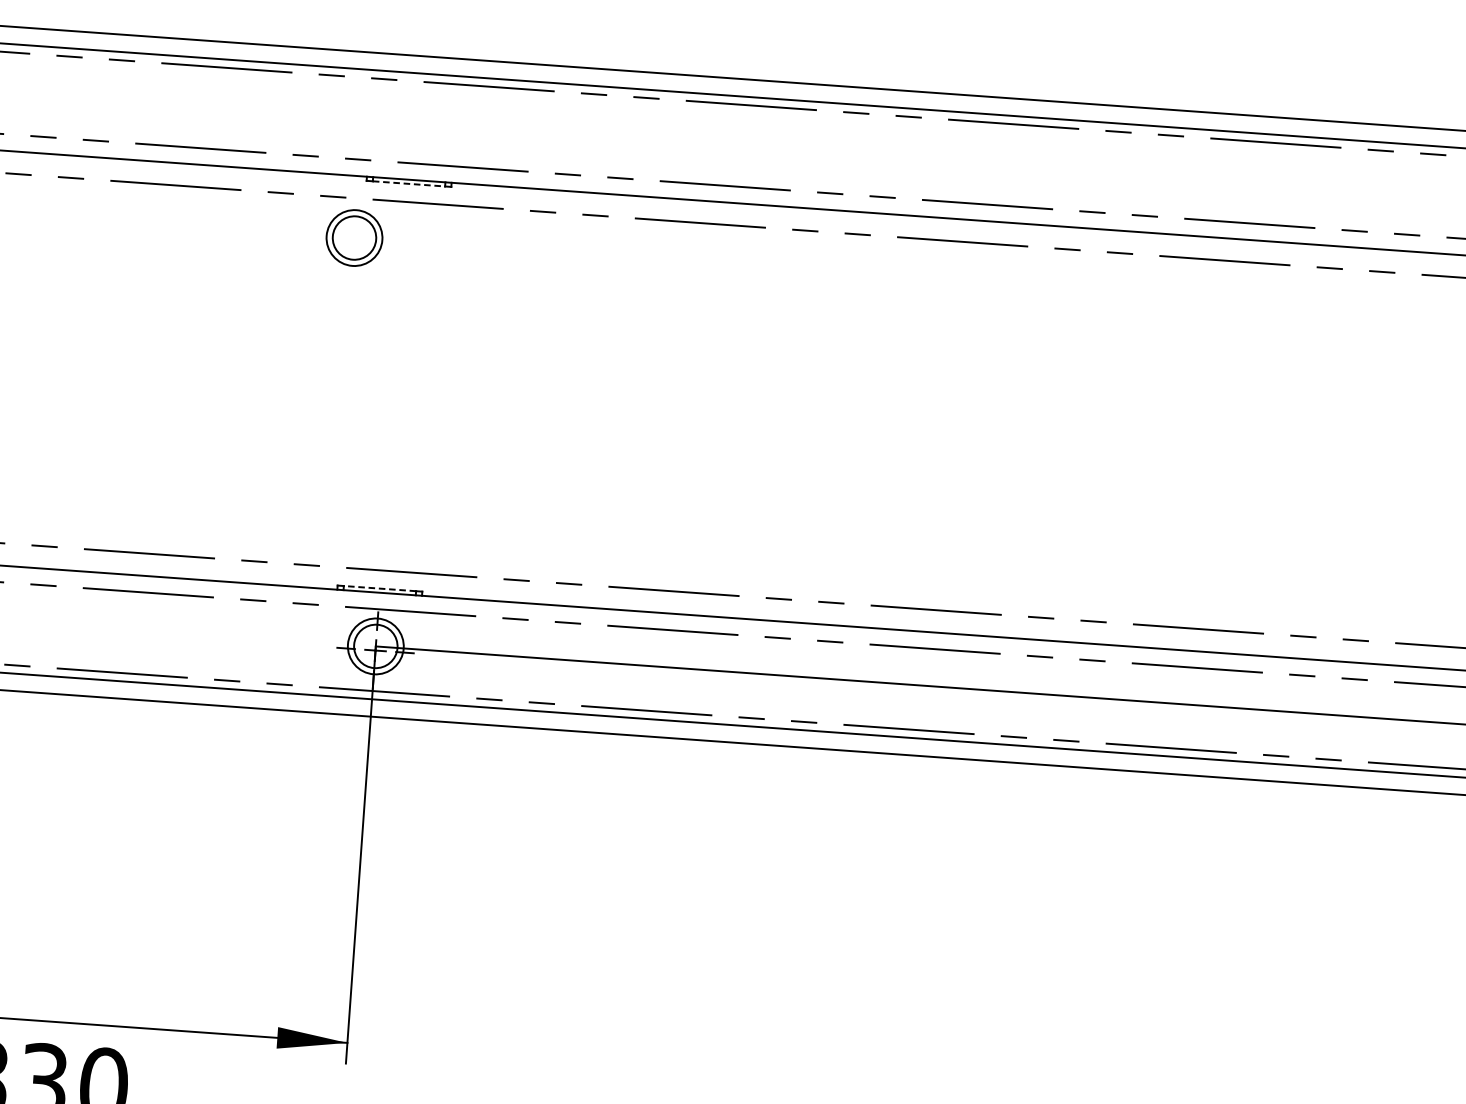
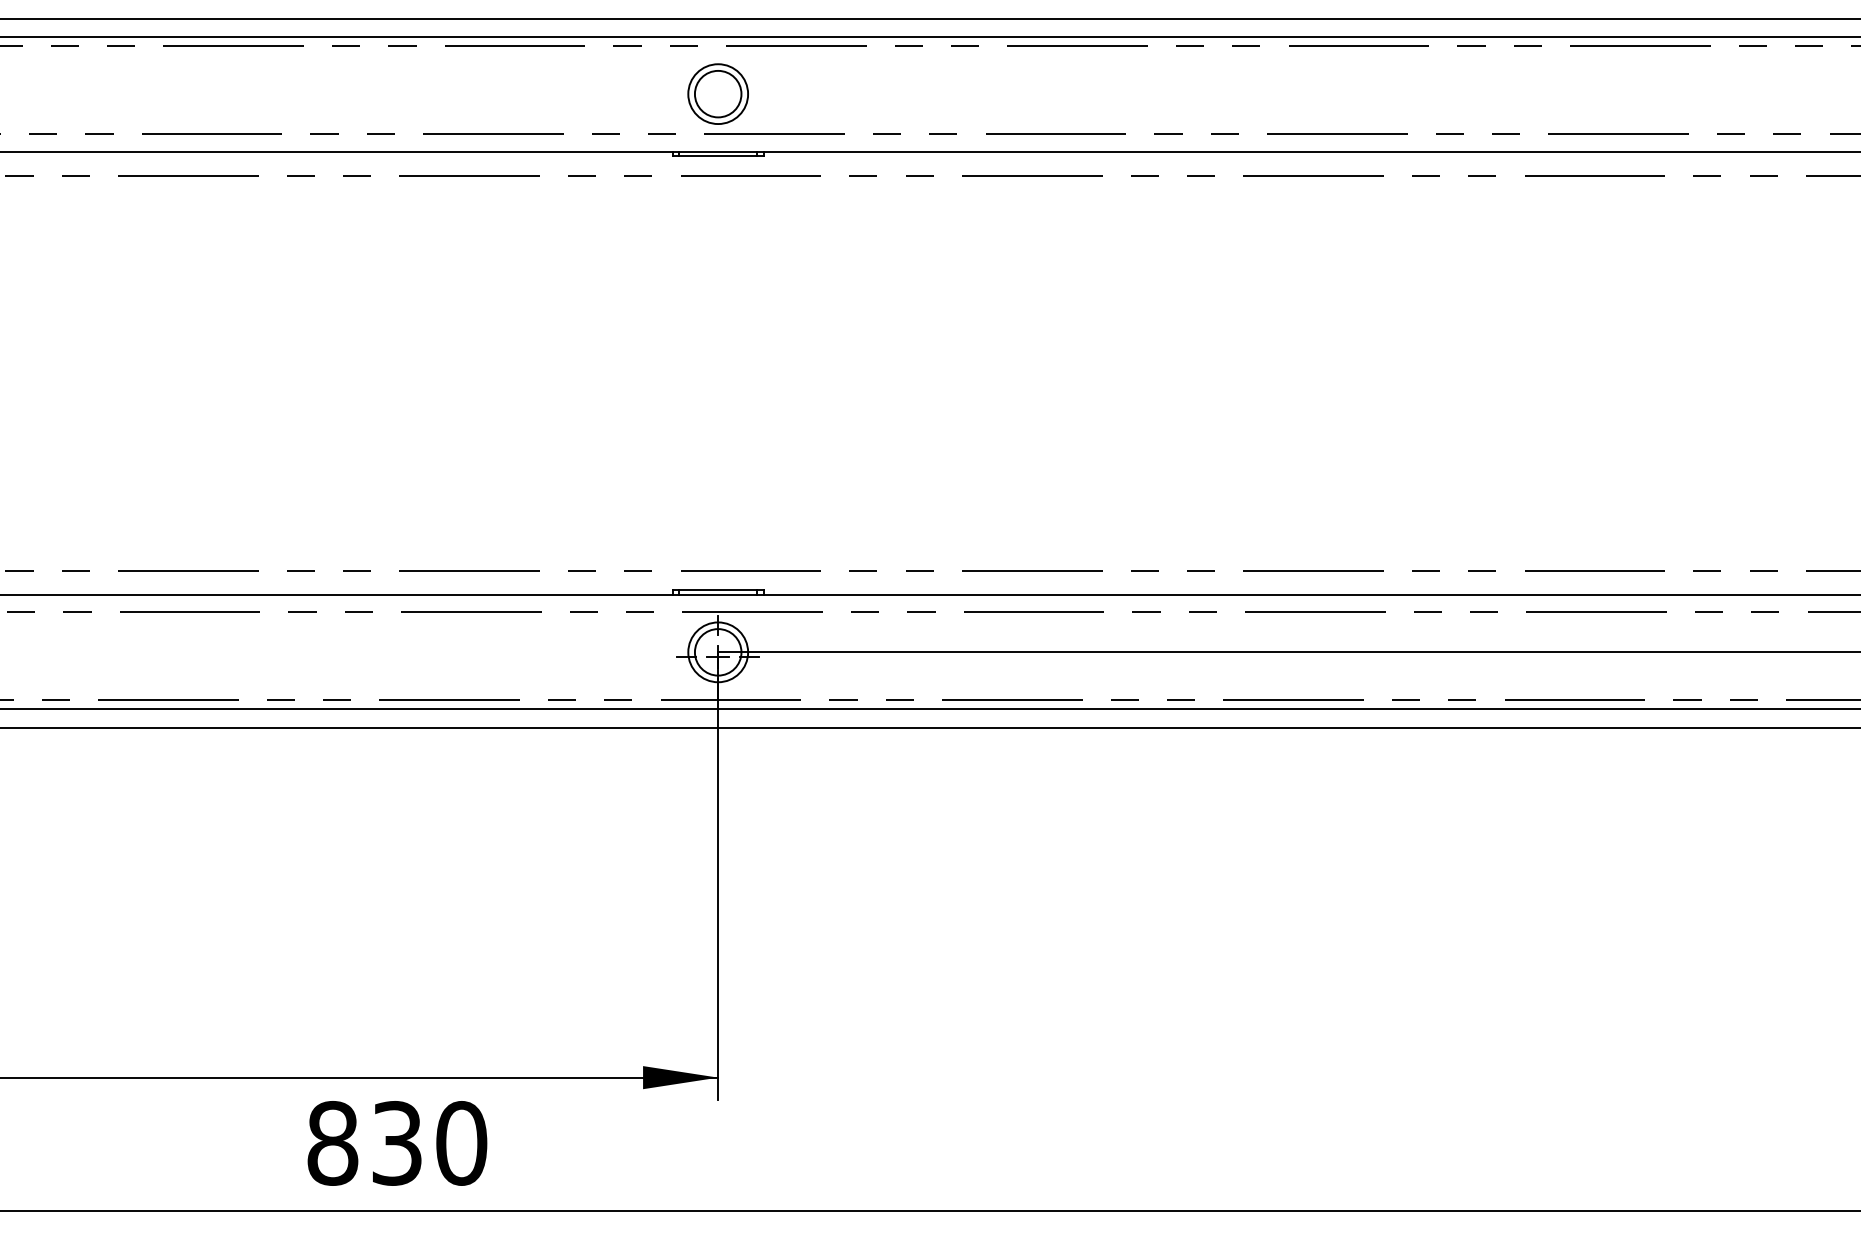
line: (409, 184) -> (718, 156), dashed -> solid
part: (353, 237) -> (717, 93), moved
line: (380, 588) -> (718, 590), dashed -> solid

